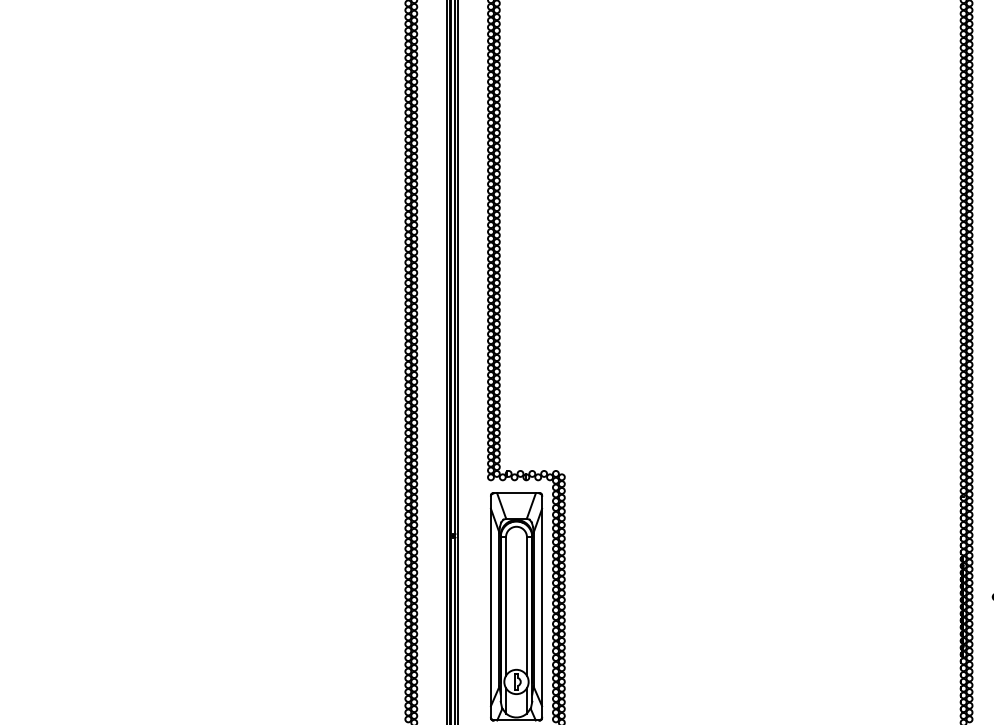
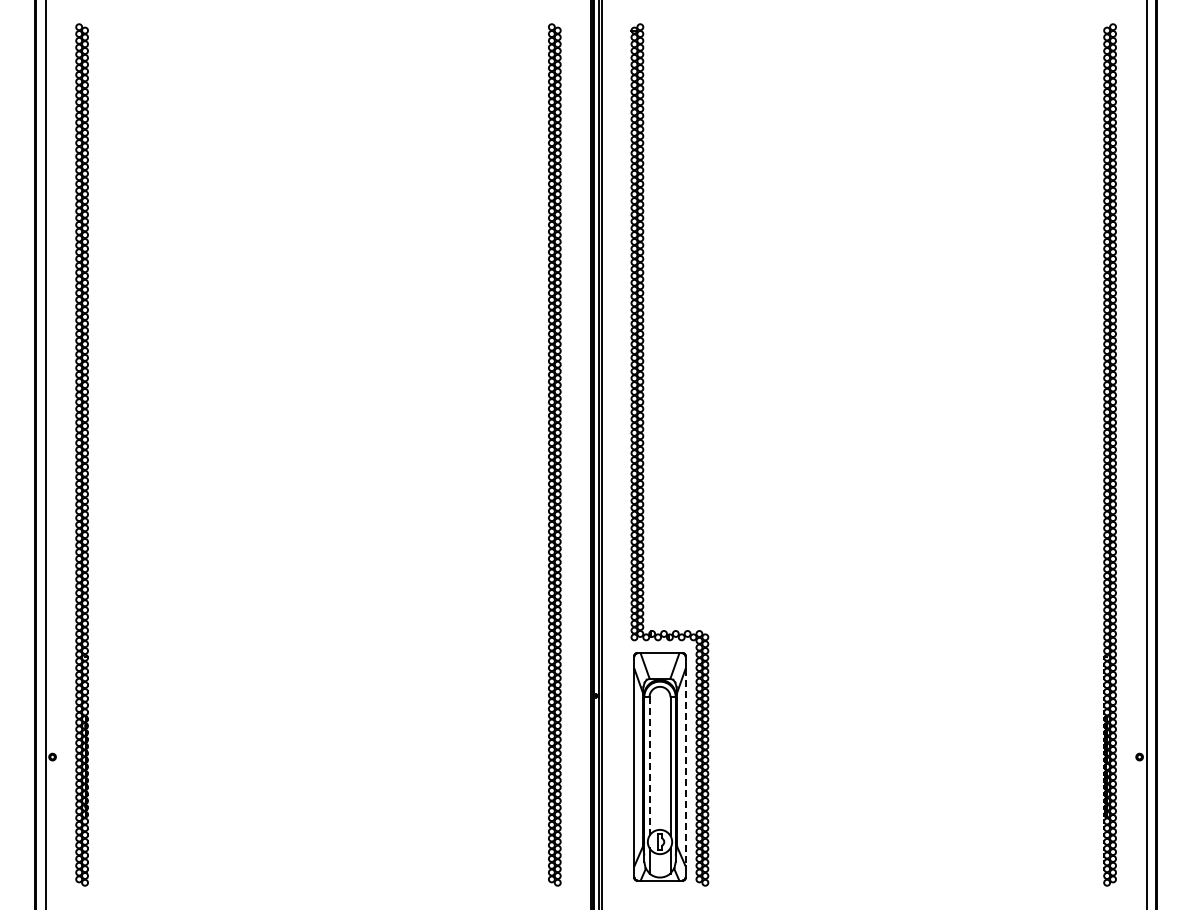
line: (506, 607) -> (649, 767), solid -> dashed
line: (542, 607) -> (685, 767), solid -> dashed

